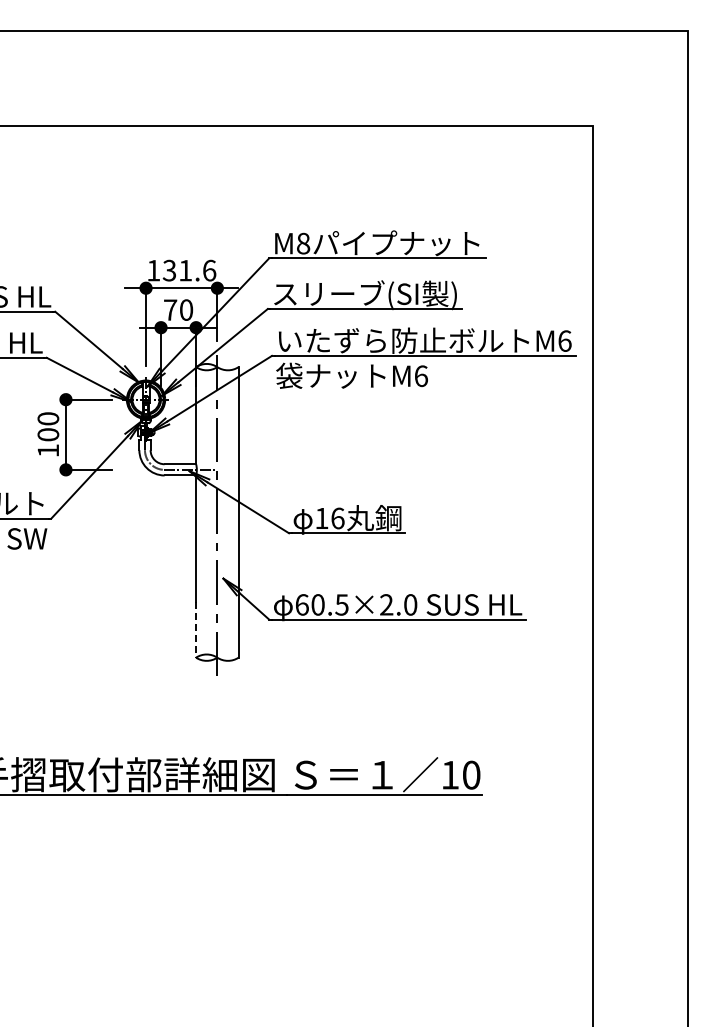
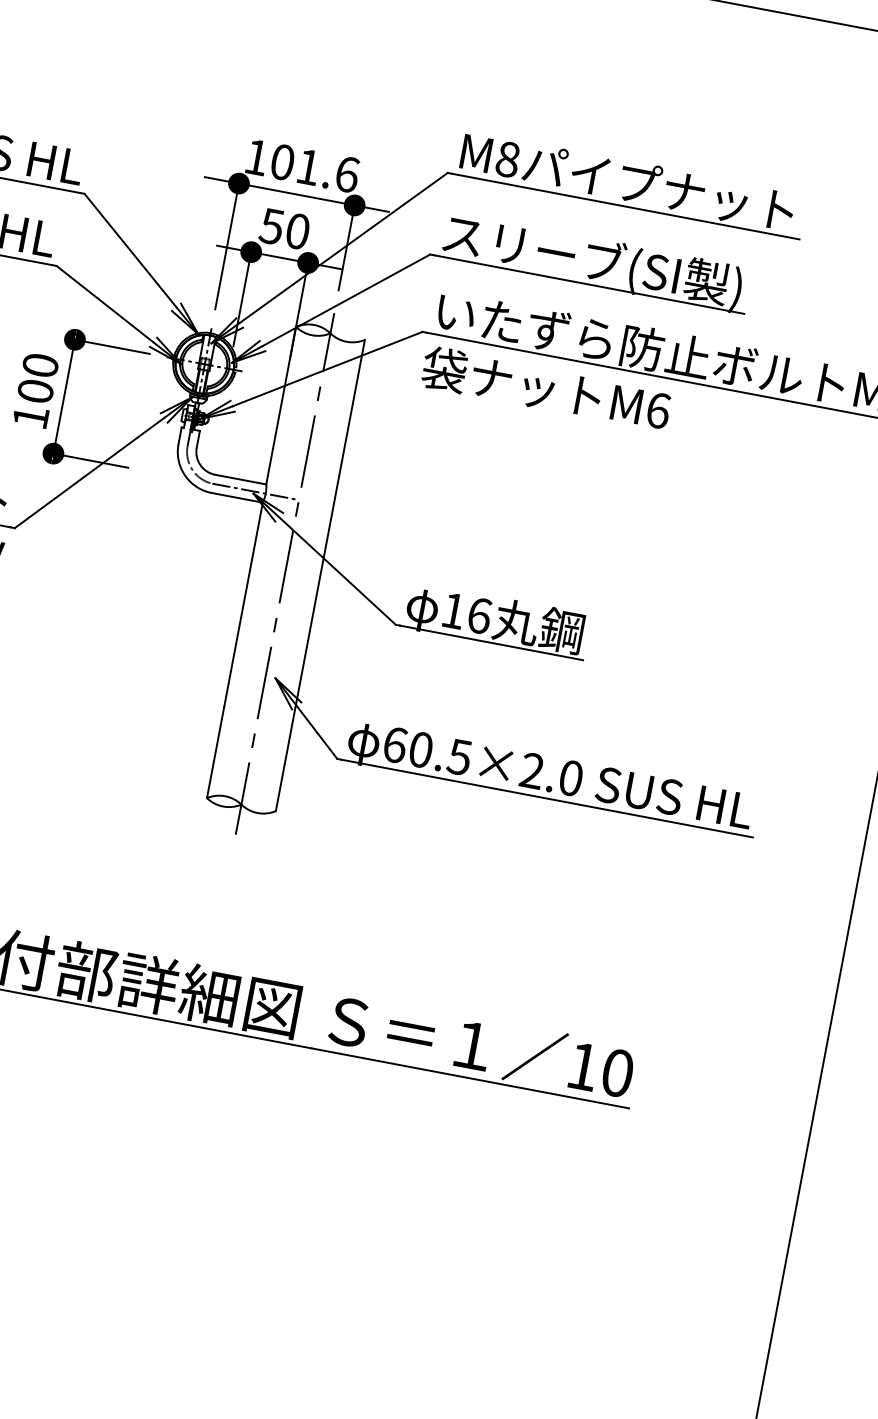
text: (169, 270) -> (282, 162), 131.6 -> 101.6
text: (170, 309) -> (272, 225), 70 -> 50
line: (196, 630) -> (215, 754), dashed -> solid

